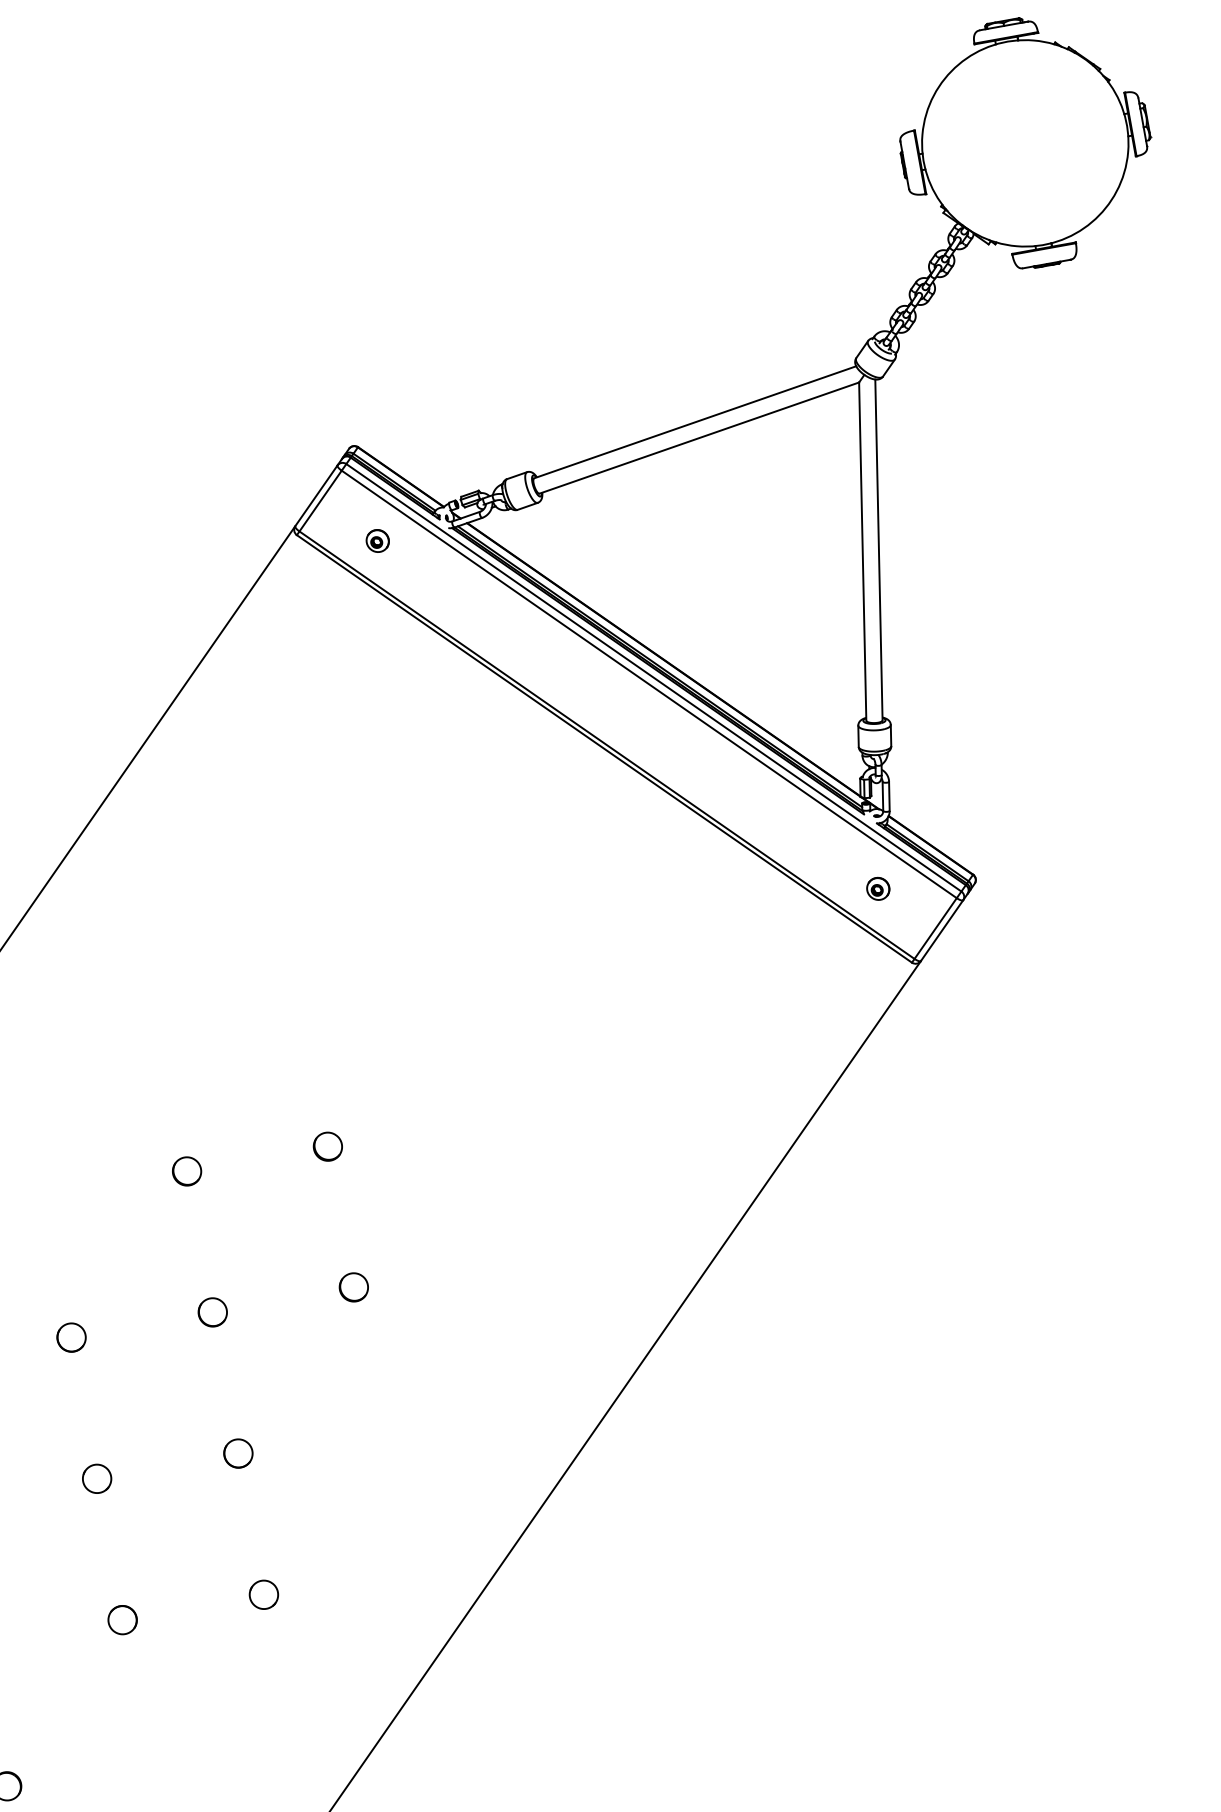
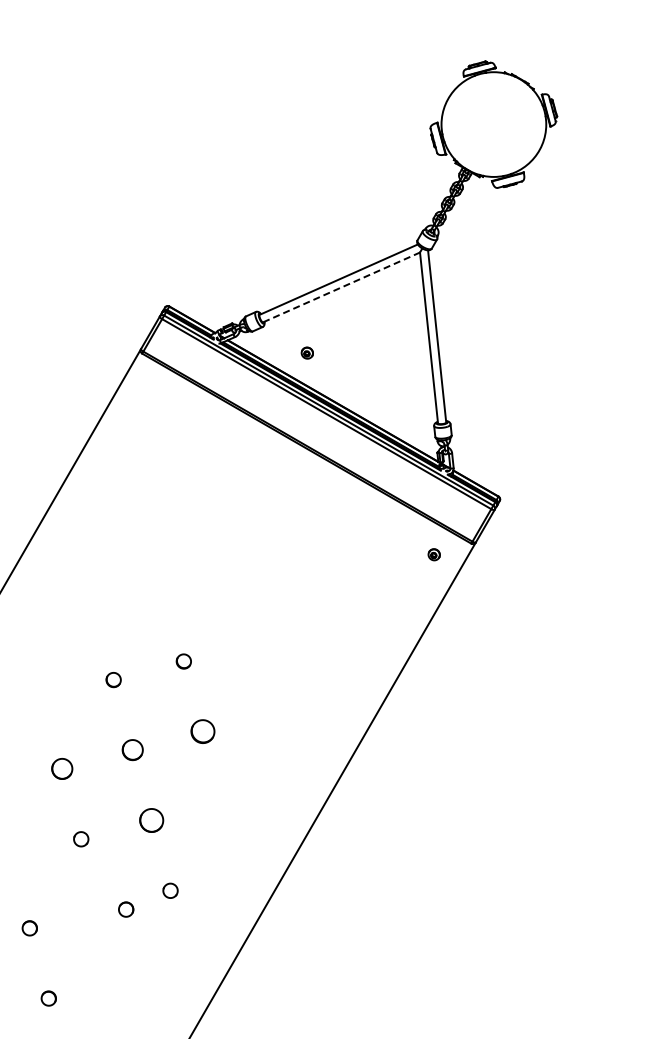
line: (699, 438) -> (341, 287), solid -> dashed
part: (376, 539) -> (306, 352), moved
part: (876, 888) -> (433, 554), moved
part: (352, 1287) -> (202, 731), size x1.6
part: (212, 1312) -> (132, 750), size x1.4
part: (71, 1336) -> (62, 768), size x1.4
part: (238, 1453) -> (151, 820), size x1.6
part: (123, 1619) -> (126, 909), moved

